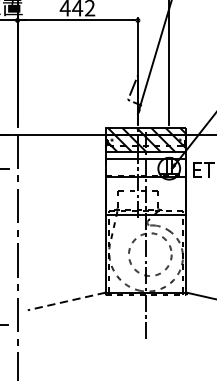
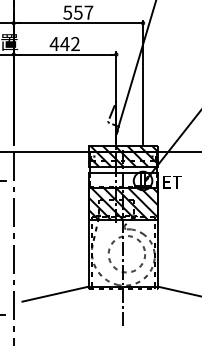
hatch: (146, 195) -> (123, 203), added
line: (66, 301) -> (55, 294), dashed -> solid

